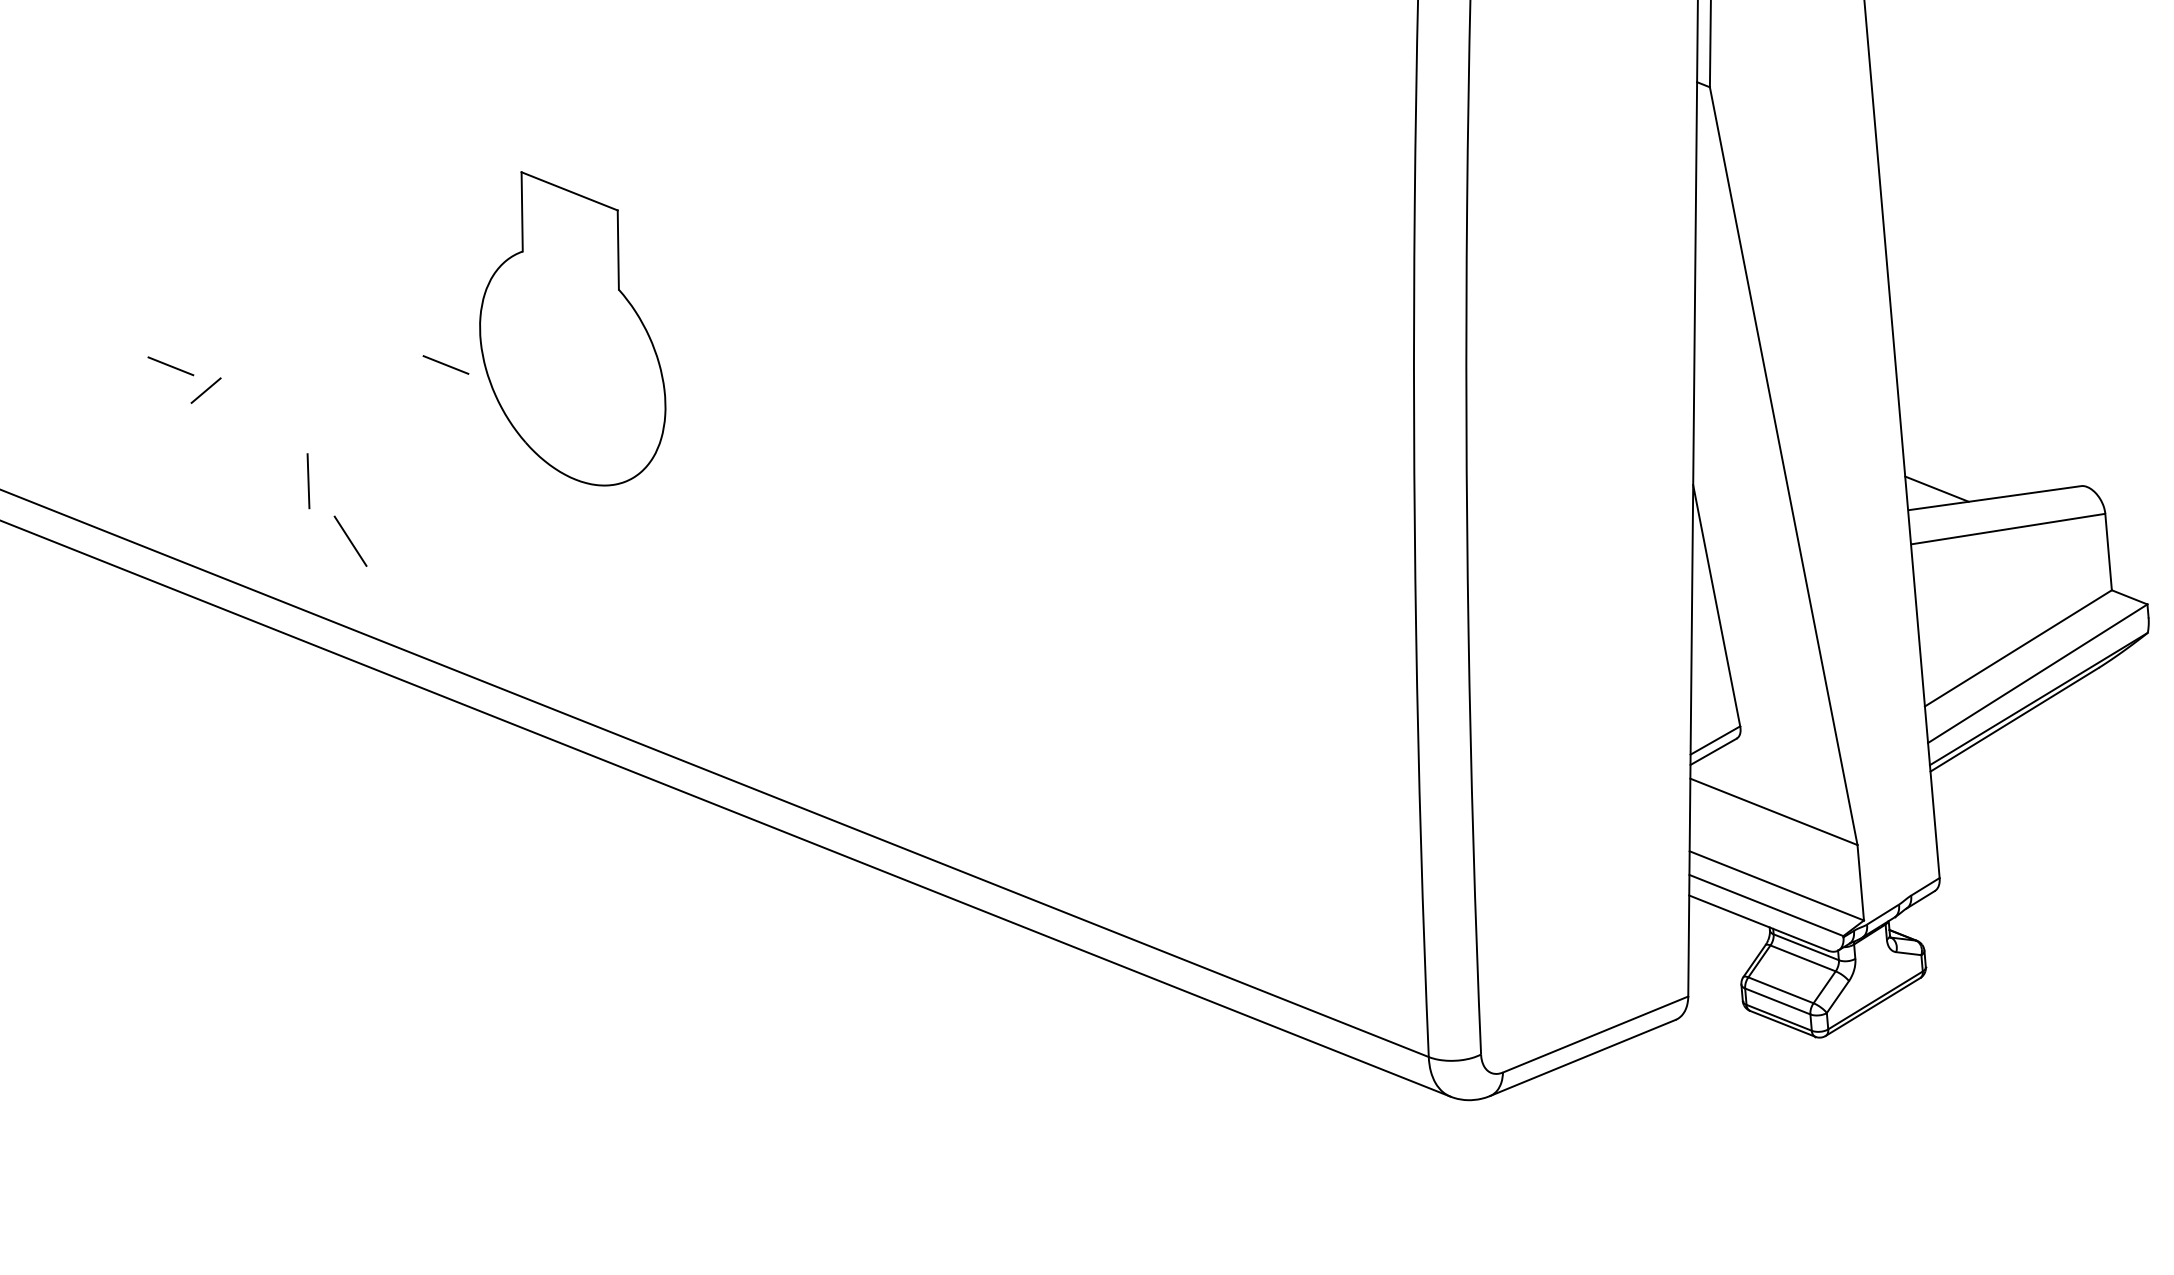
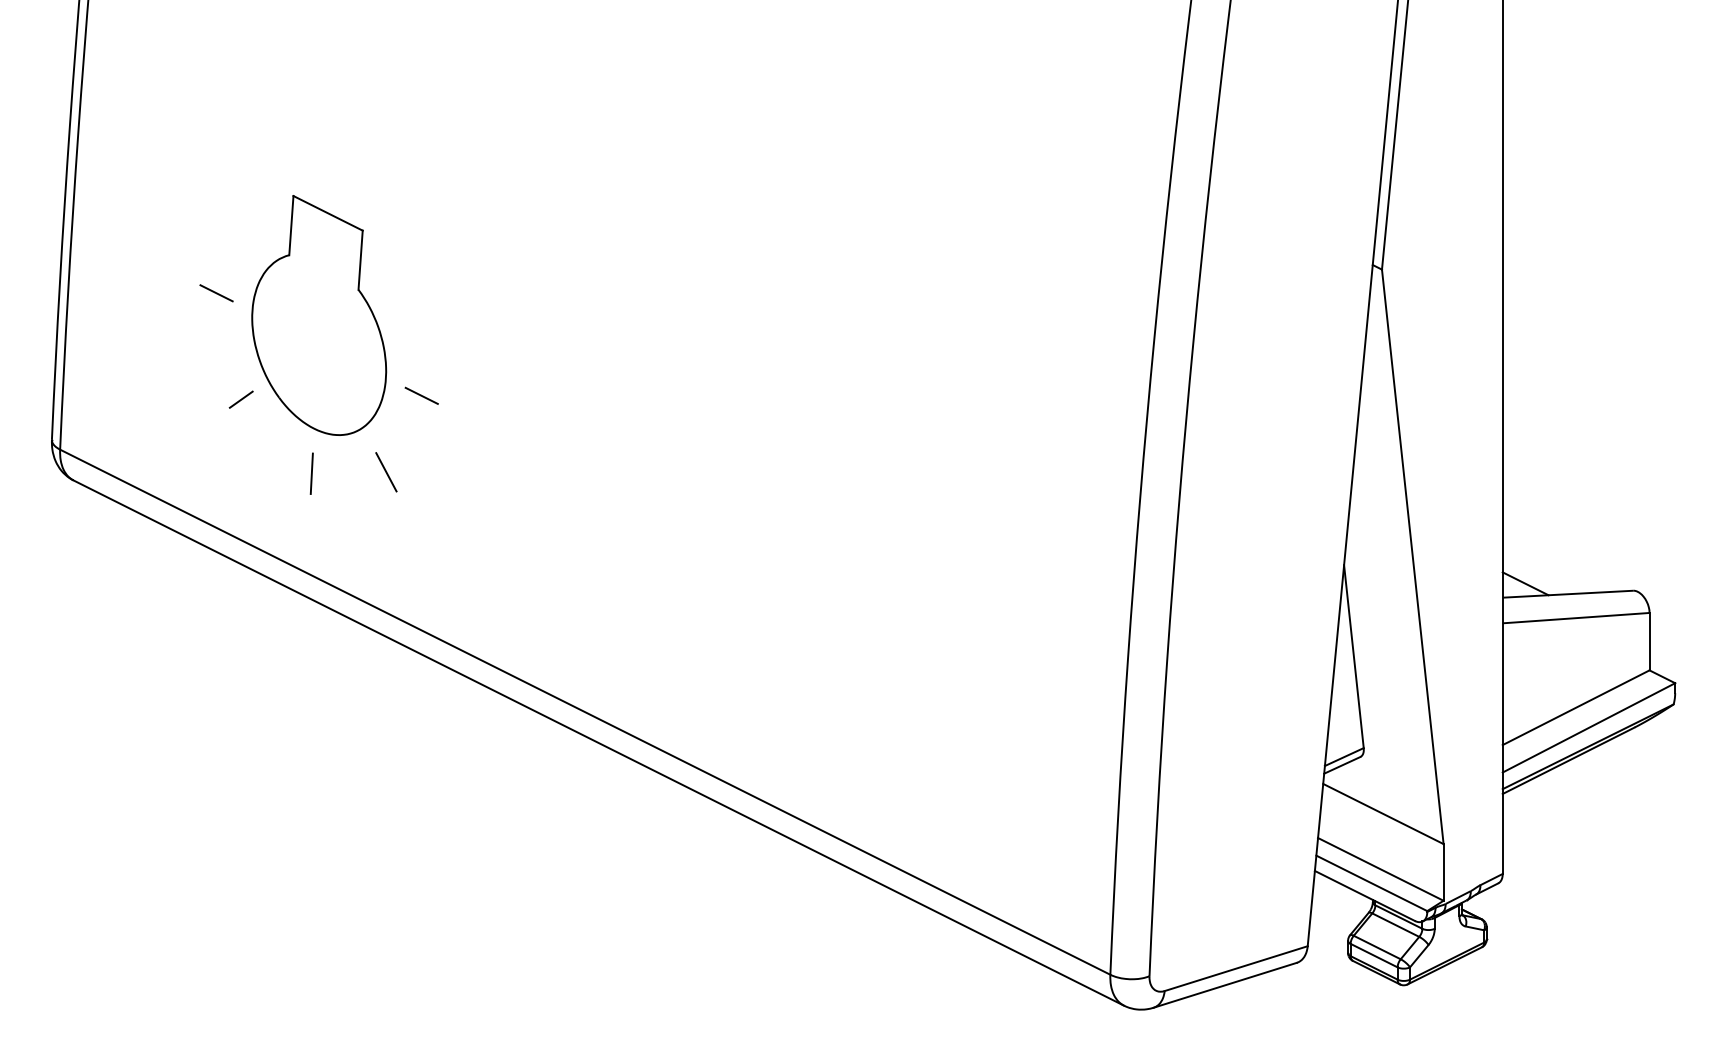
part: (569, 328) -> (319, 315), moved
line: (170, 366) -> (216, 293), moved
line: (350, 541) -> (386, 472), moved

